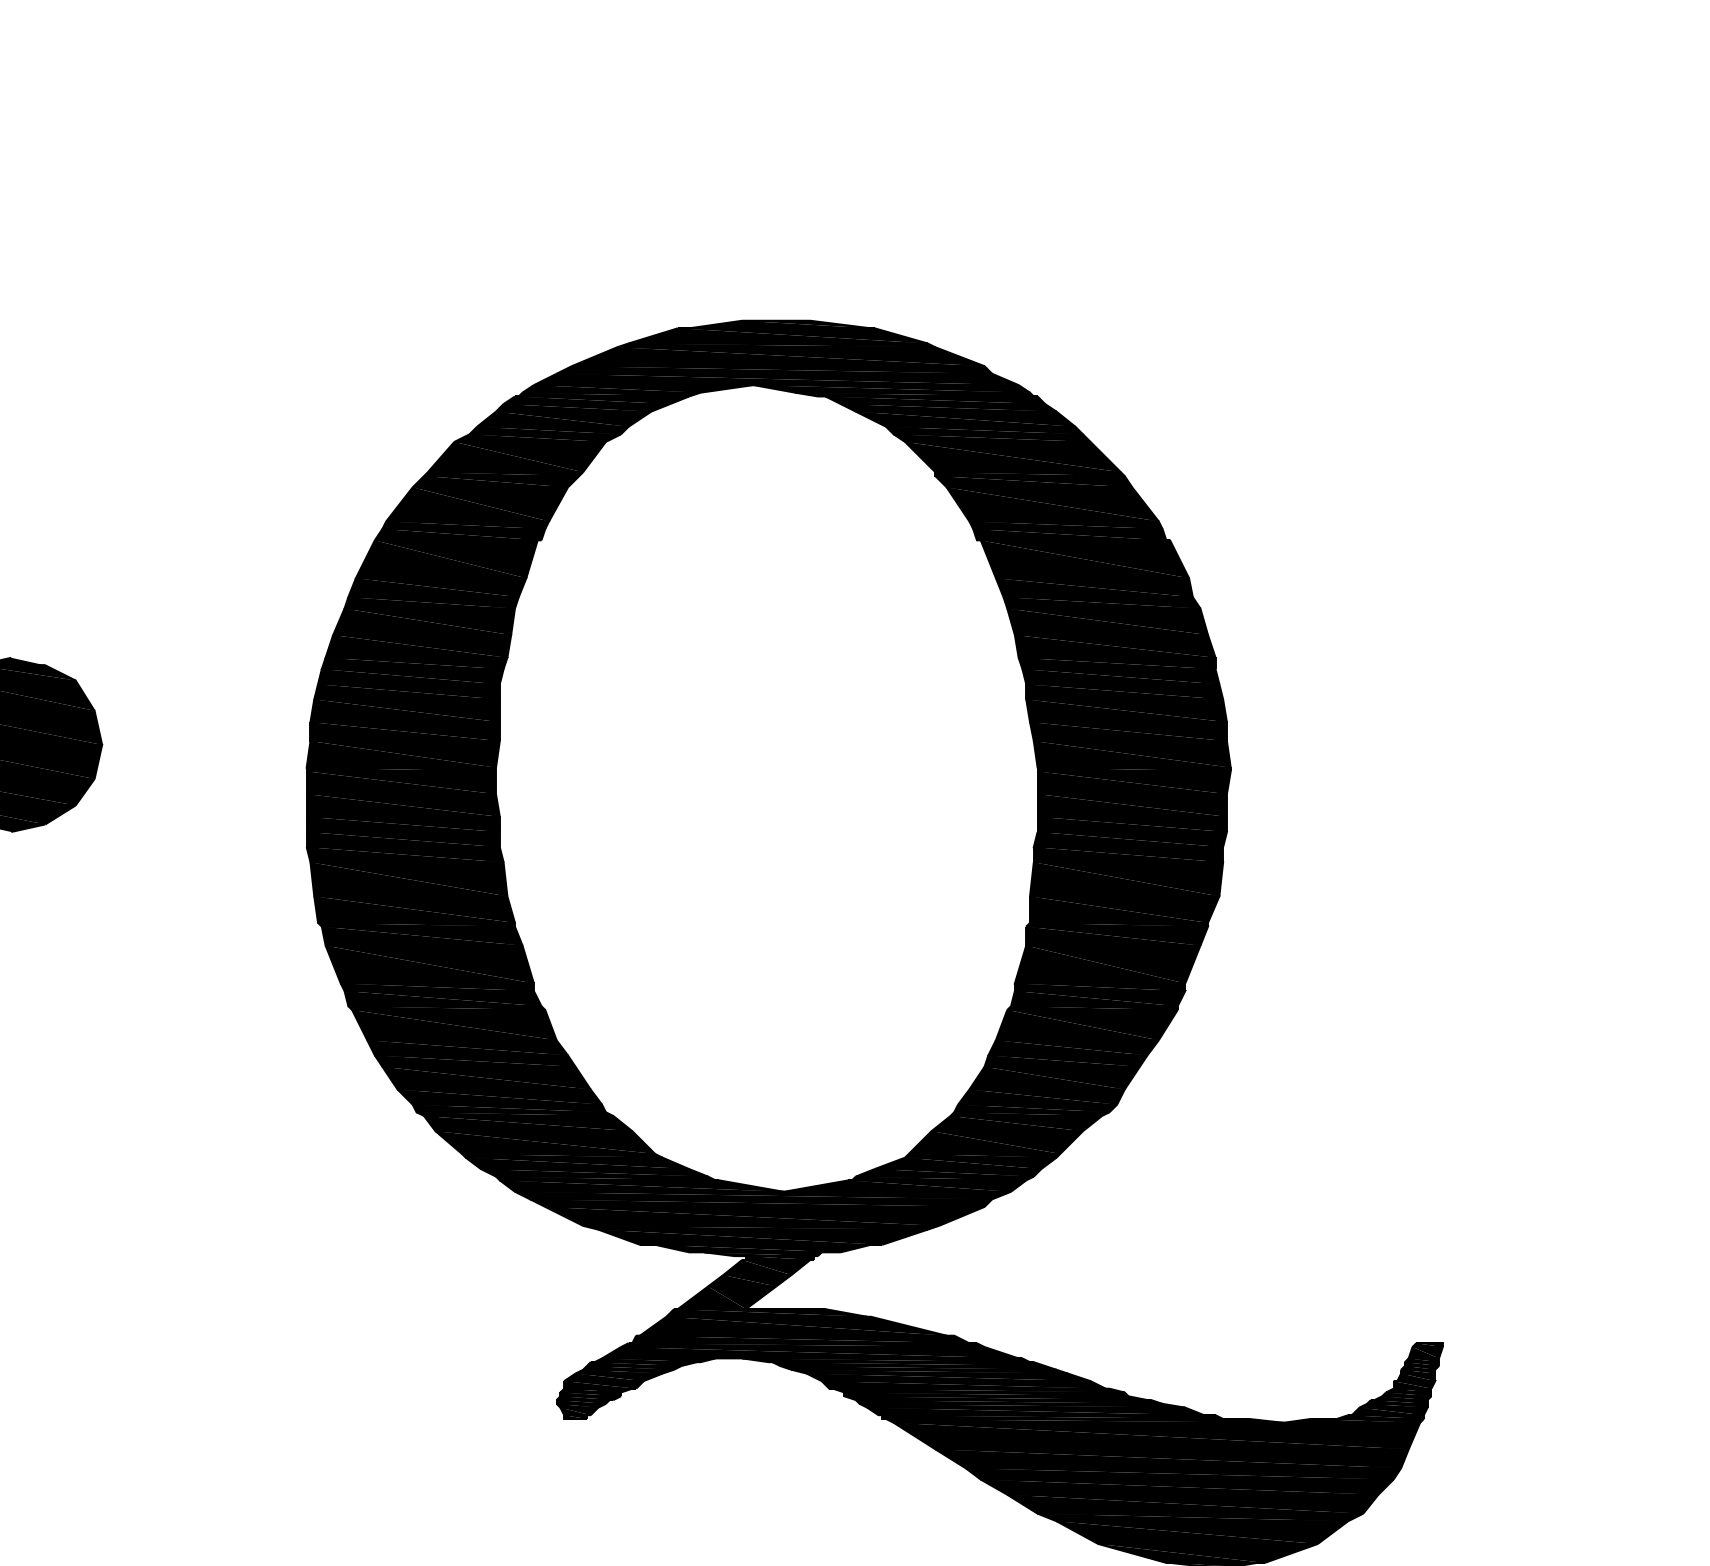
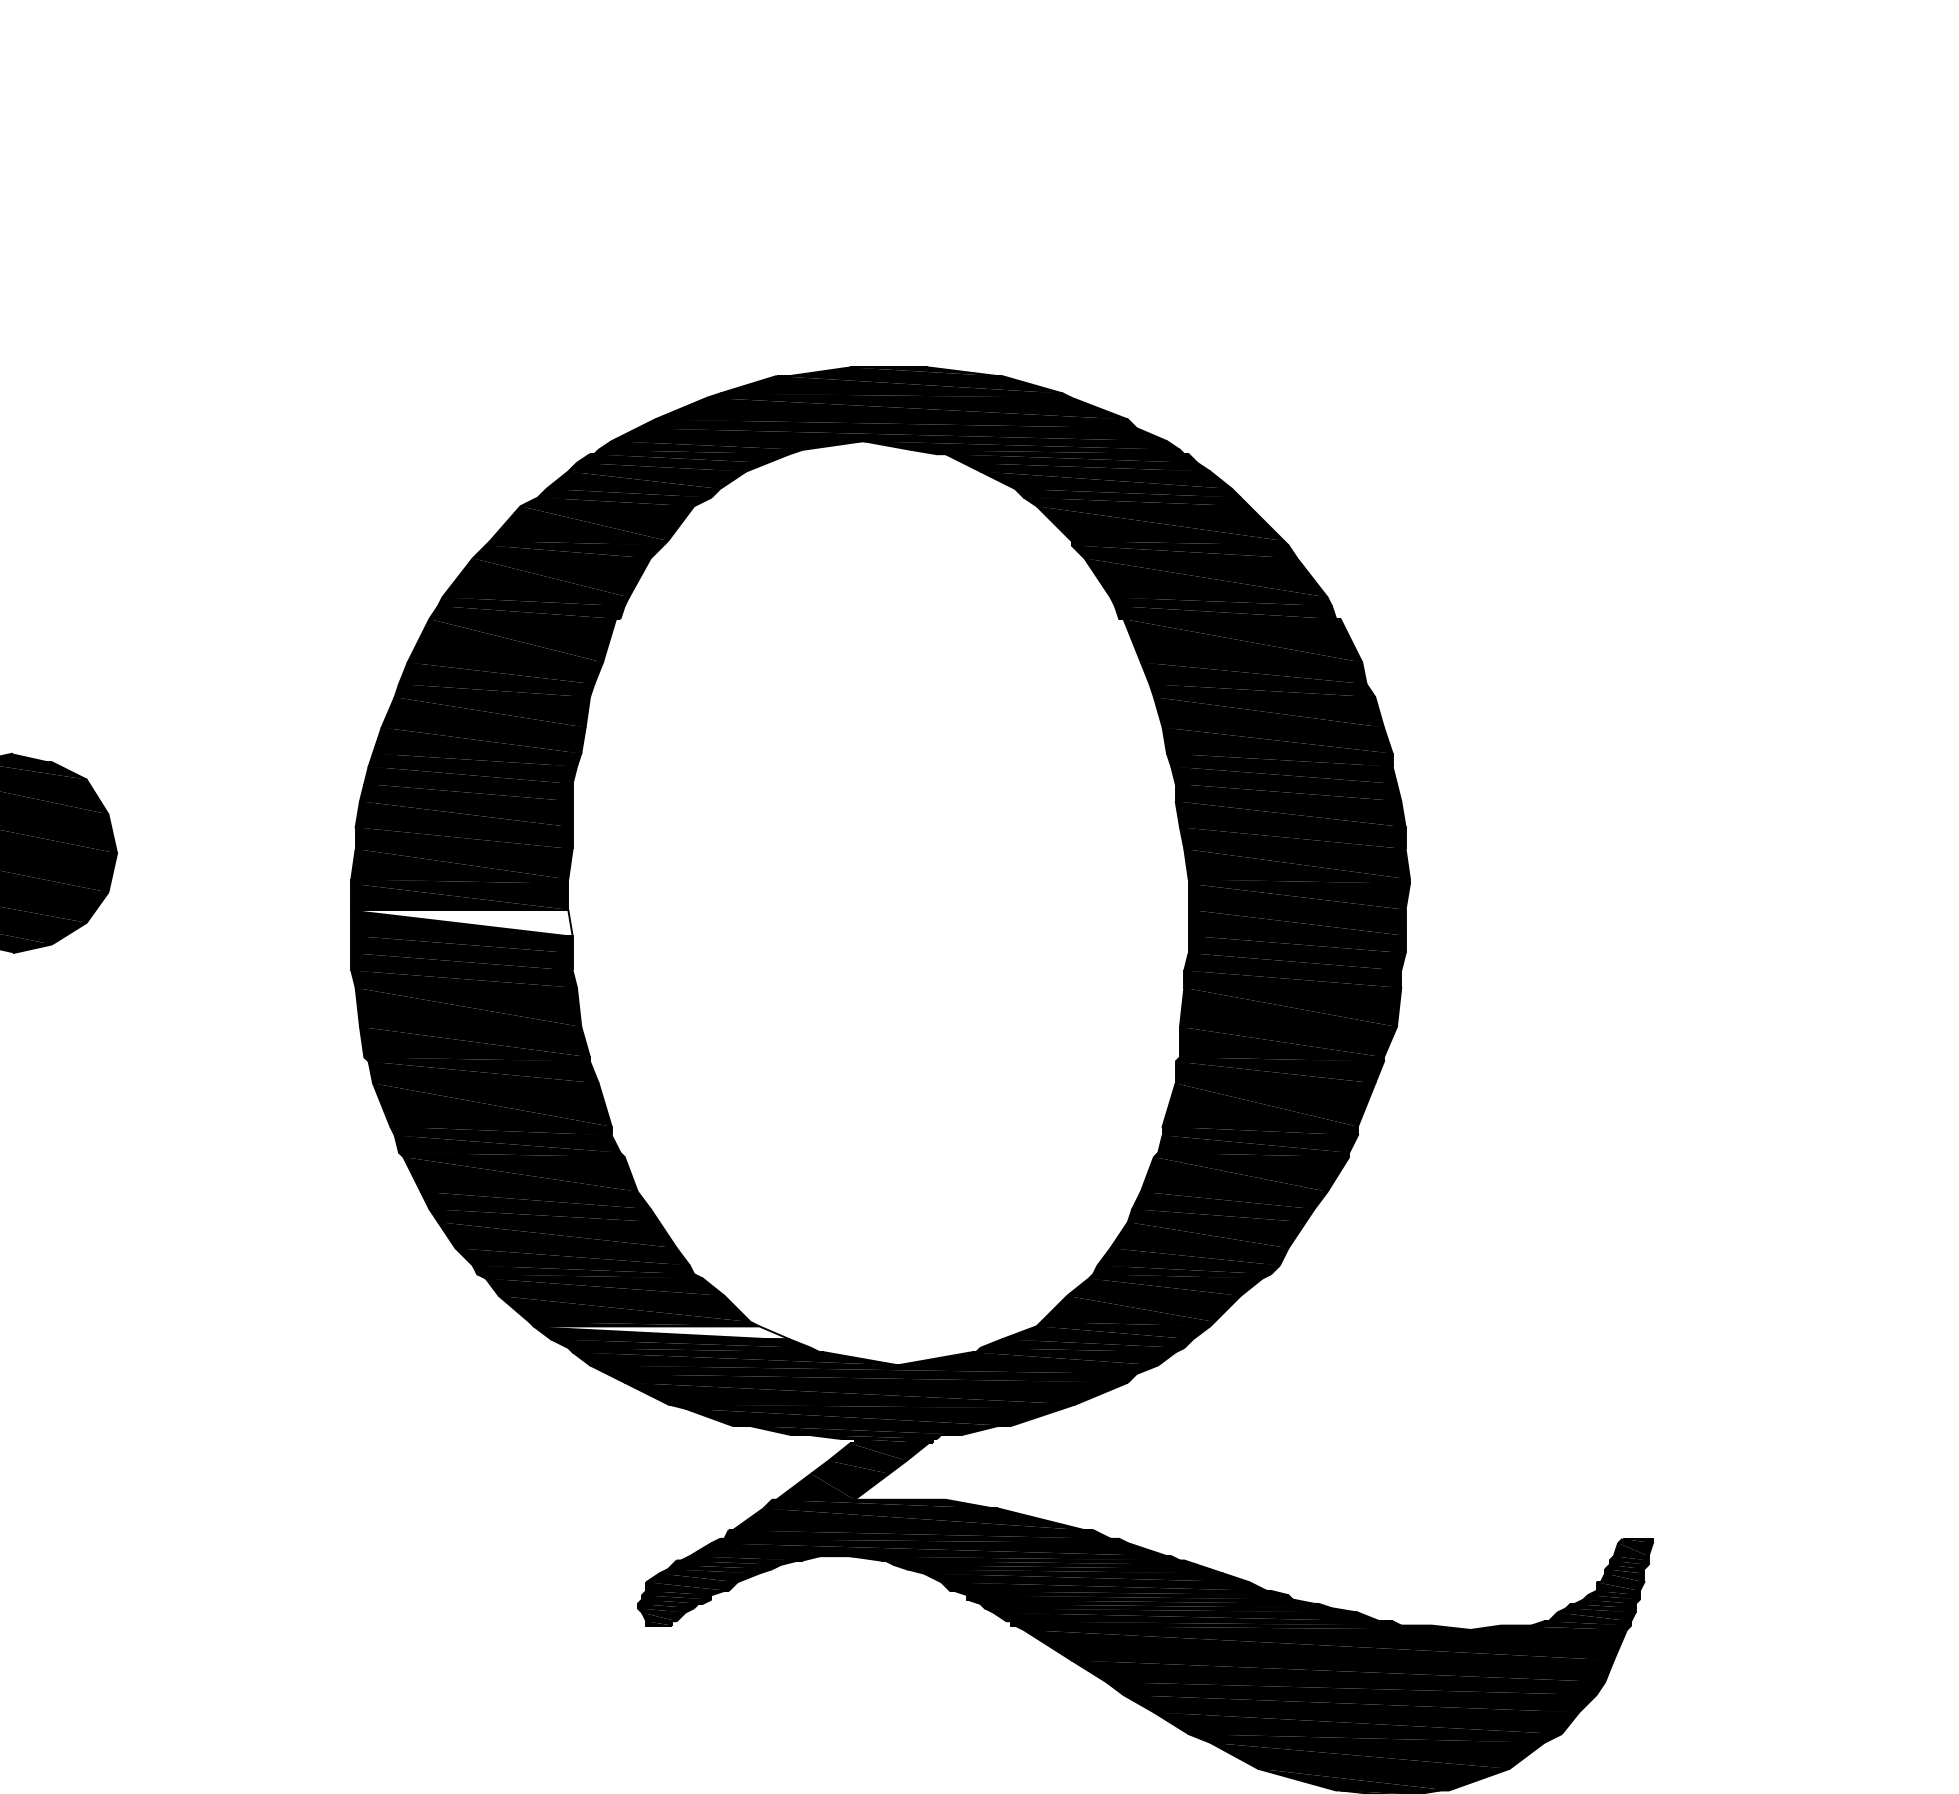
fill: (402, 805) -> (461, 922), removed
fill: (577, 1163) -> (661, 1332), removed

